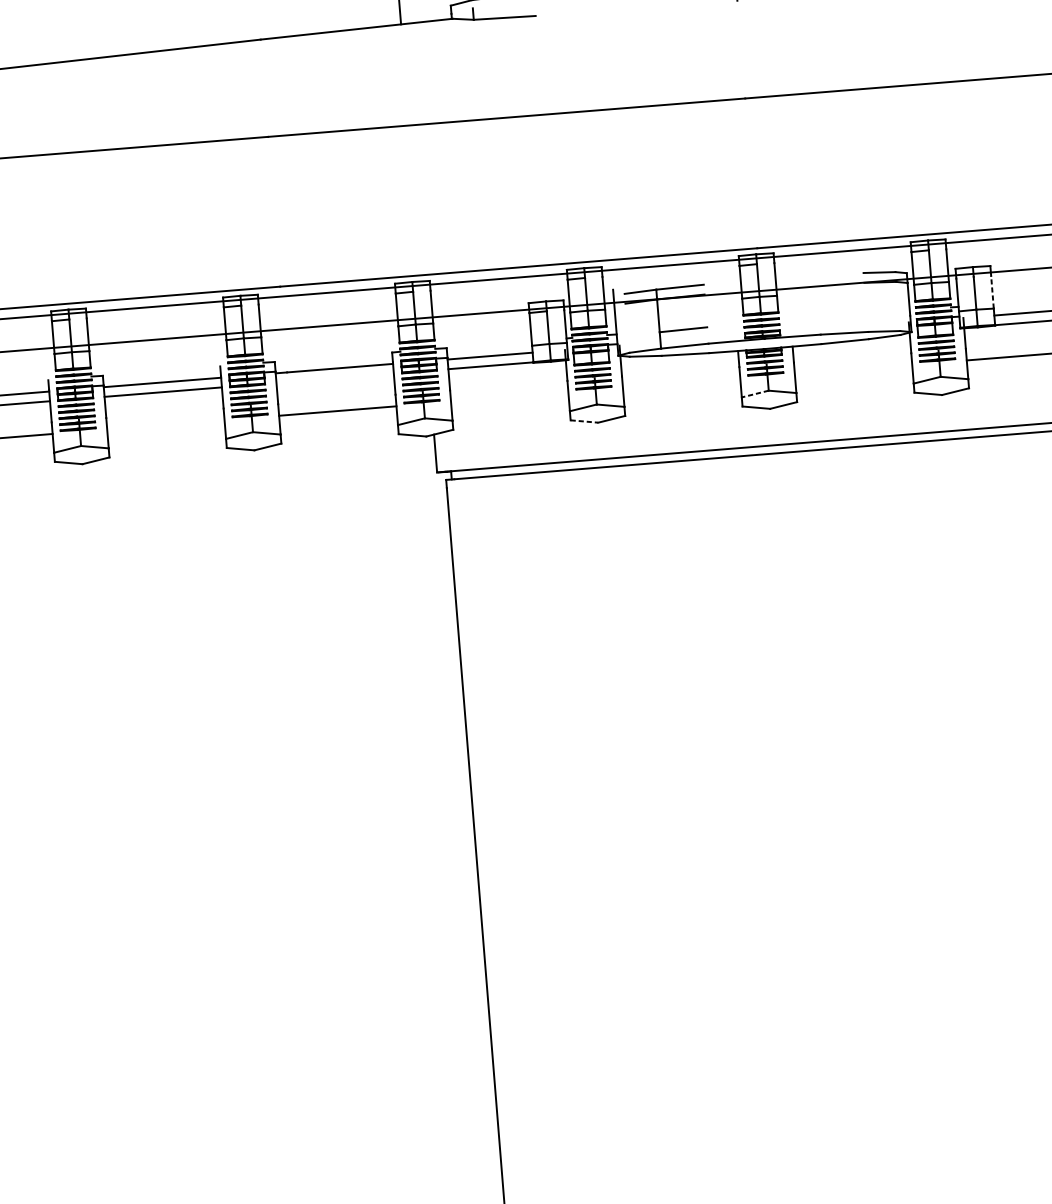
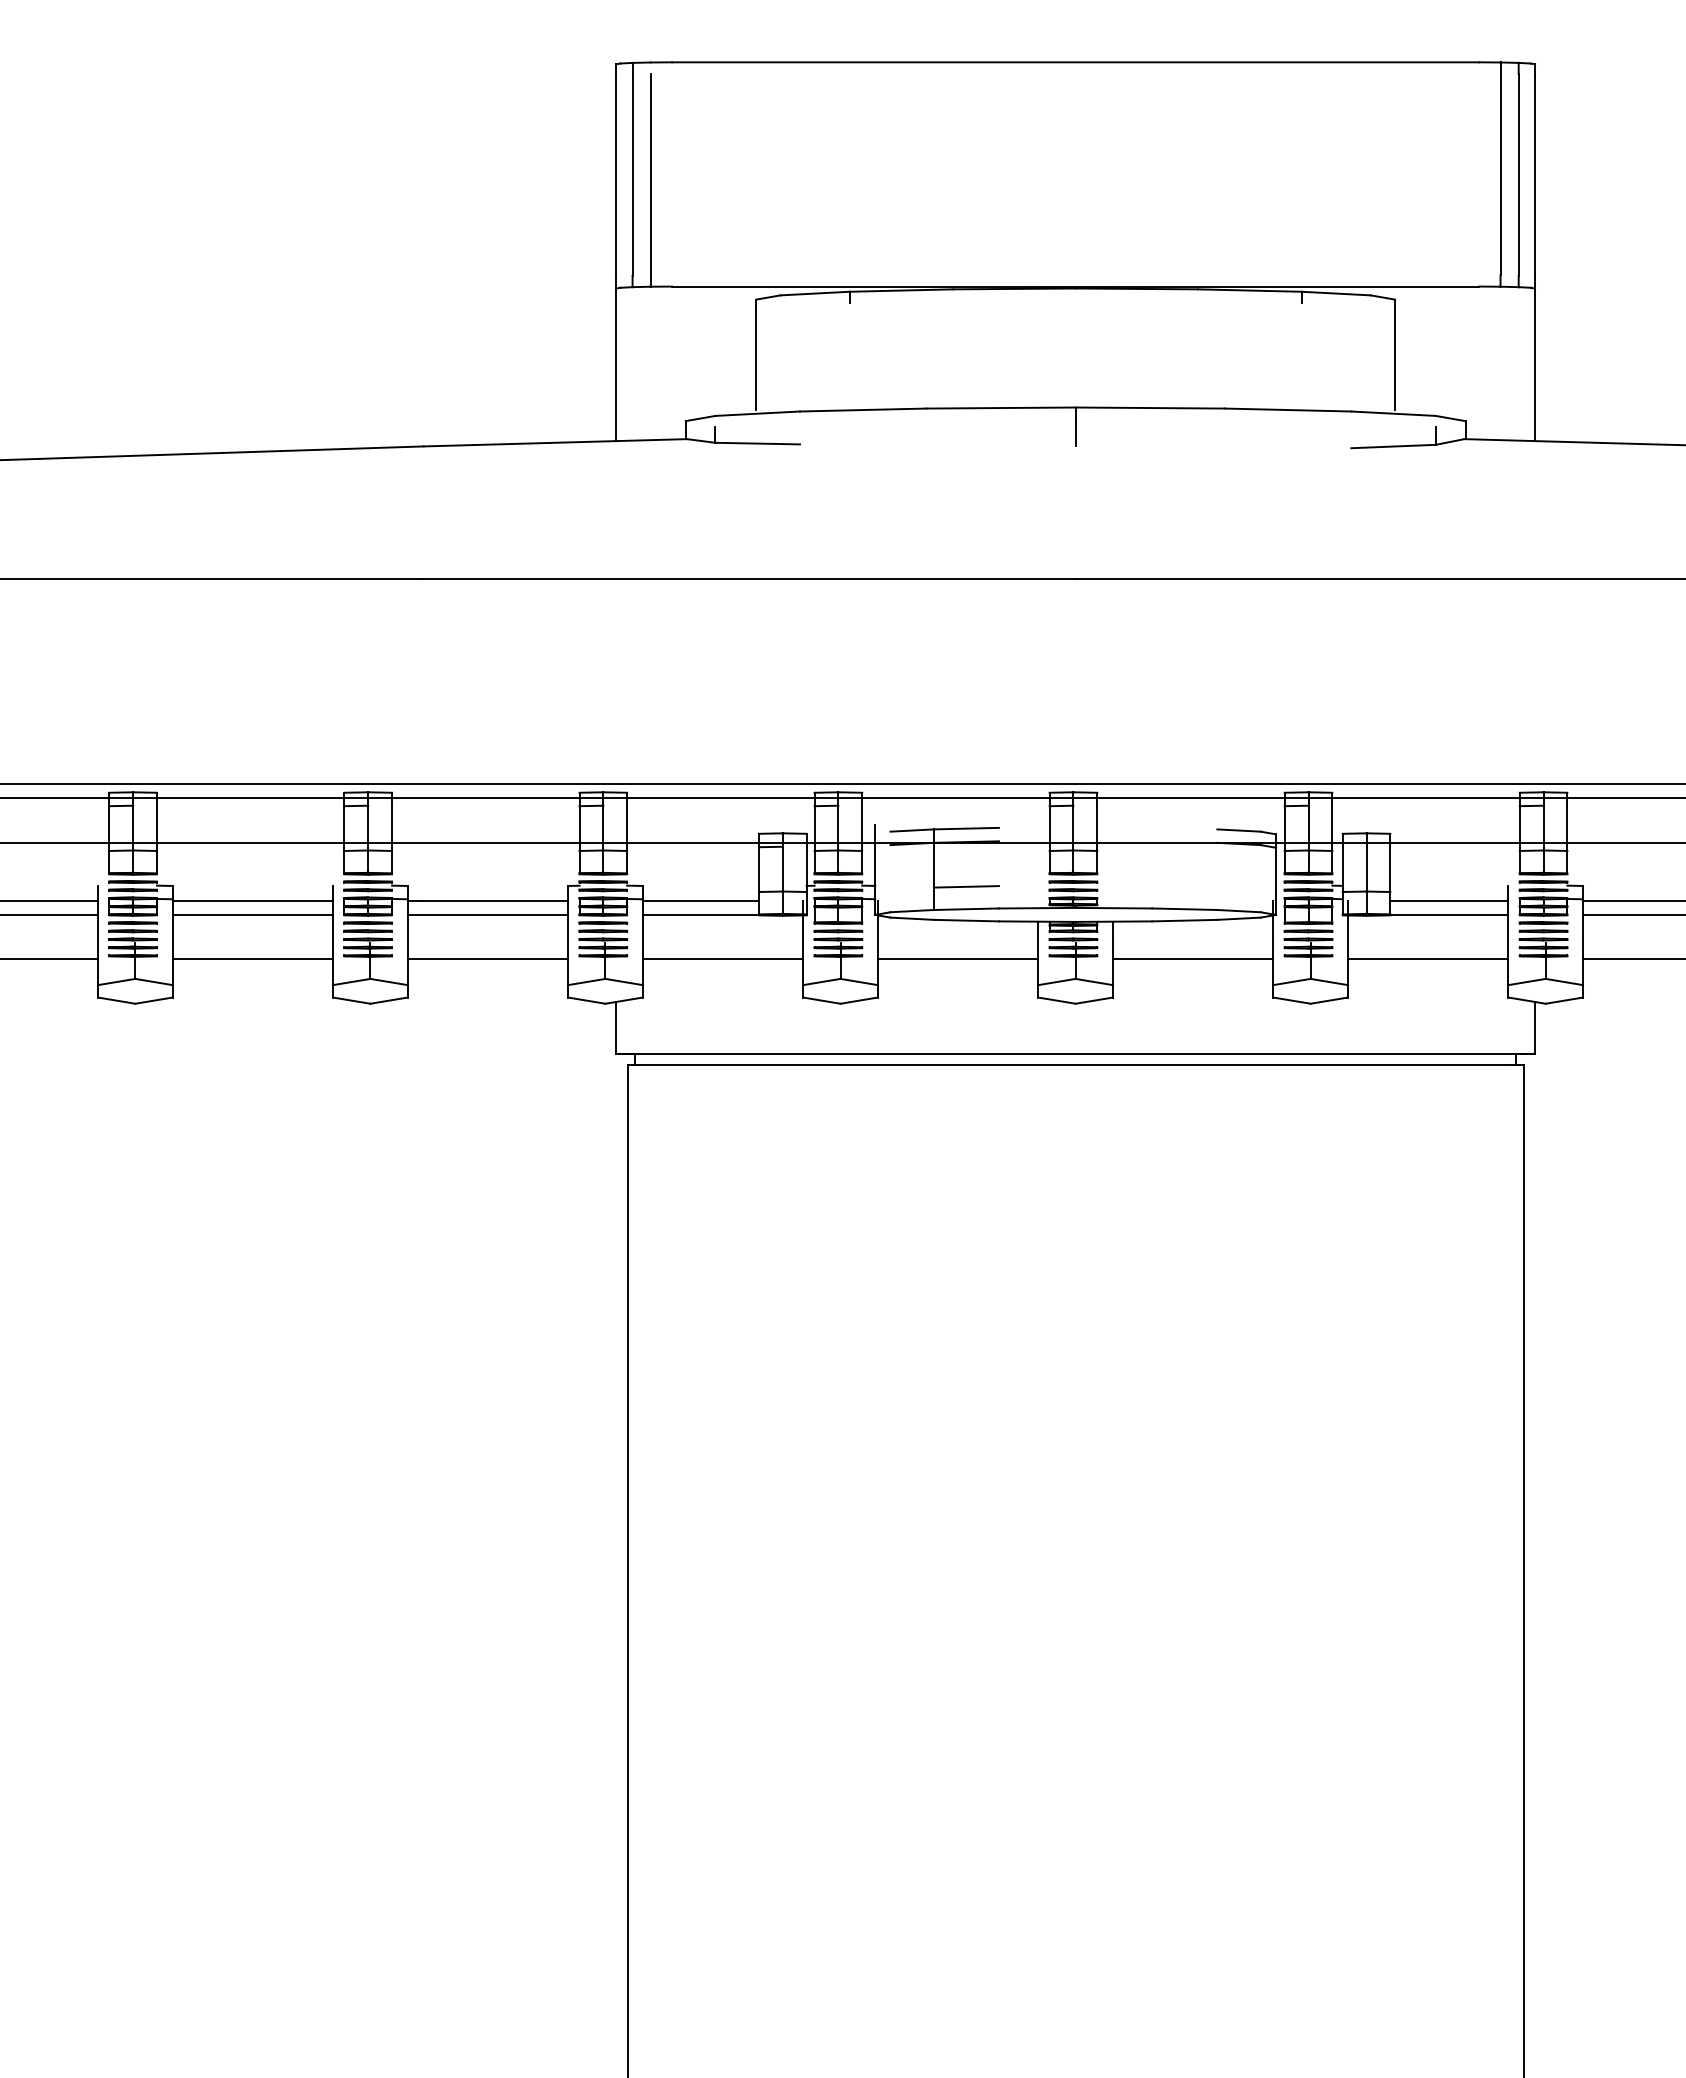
line: (992, 292) -> (1390, 869), dashed -> solid
line: (853, 369) -> (1192, 959), added
line: (334, 378) -> (487, 914), added
line: (681, 383) -> (957, 959), added
line: (754, 394) -> (1056, 982), dashed -> solid
line: (509, 397) -> (722, 959), added
line: (584, 421) -> (821, 1000), dashed -> solid
line: (165, 424) -> (252, 959), added

